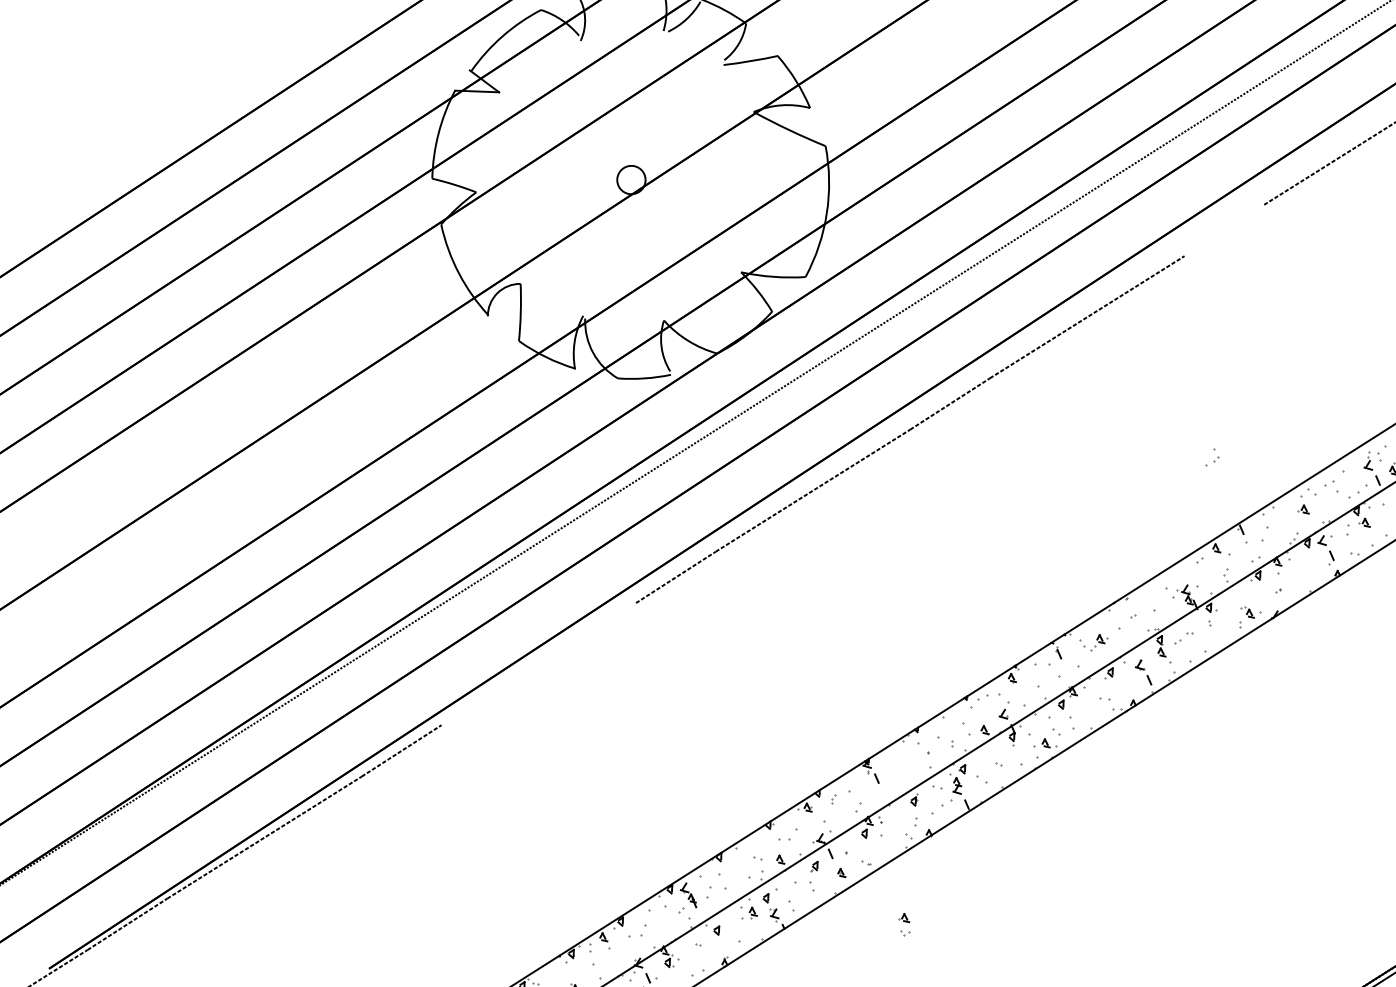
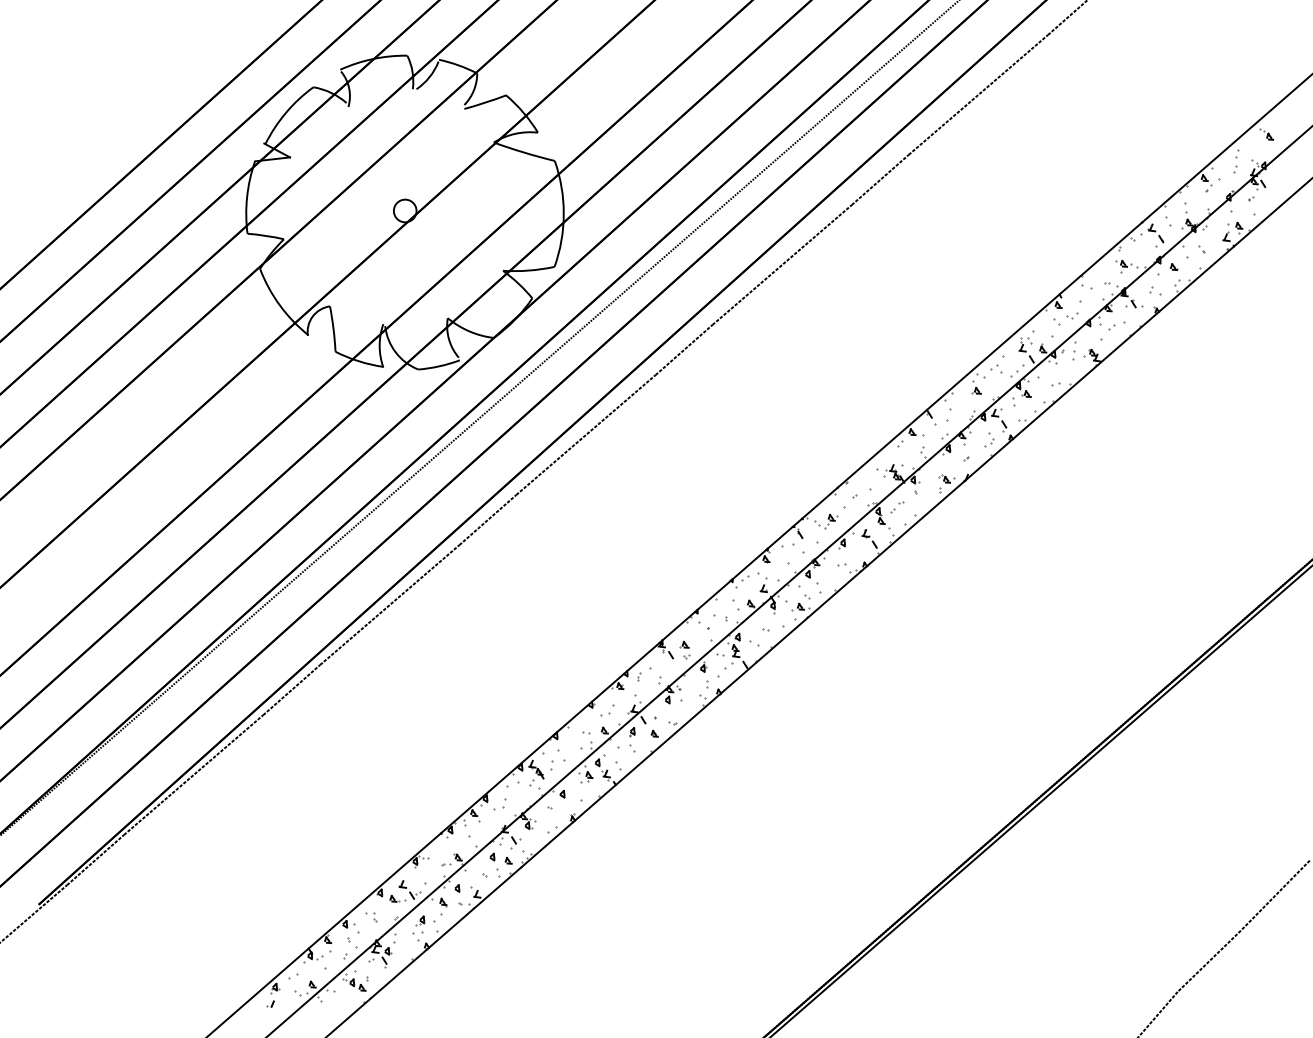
line: (1223, 229) -> (879, 179), added
part: (1213, 457) -> (989, 439), moved
line: (538, 663) -> (389, 604), added
part: (903, 924) -> (684, 650), moved

